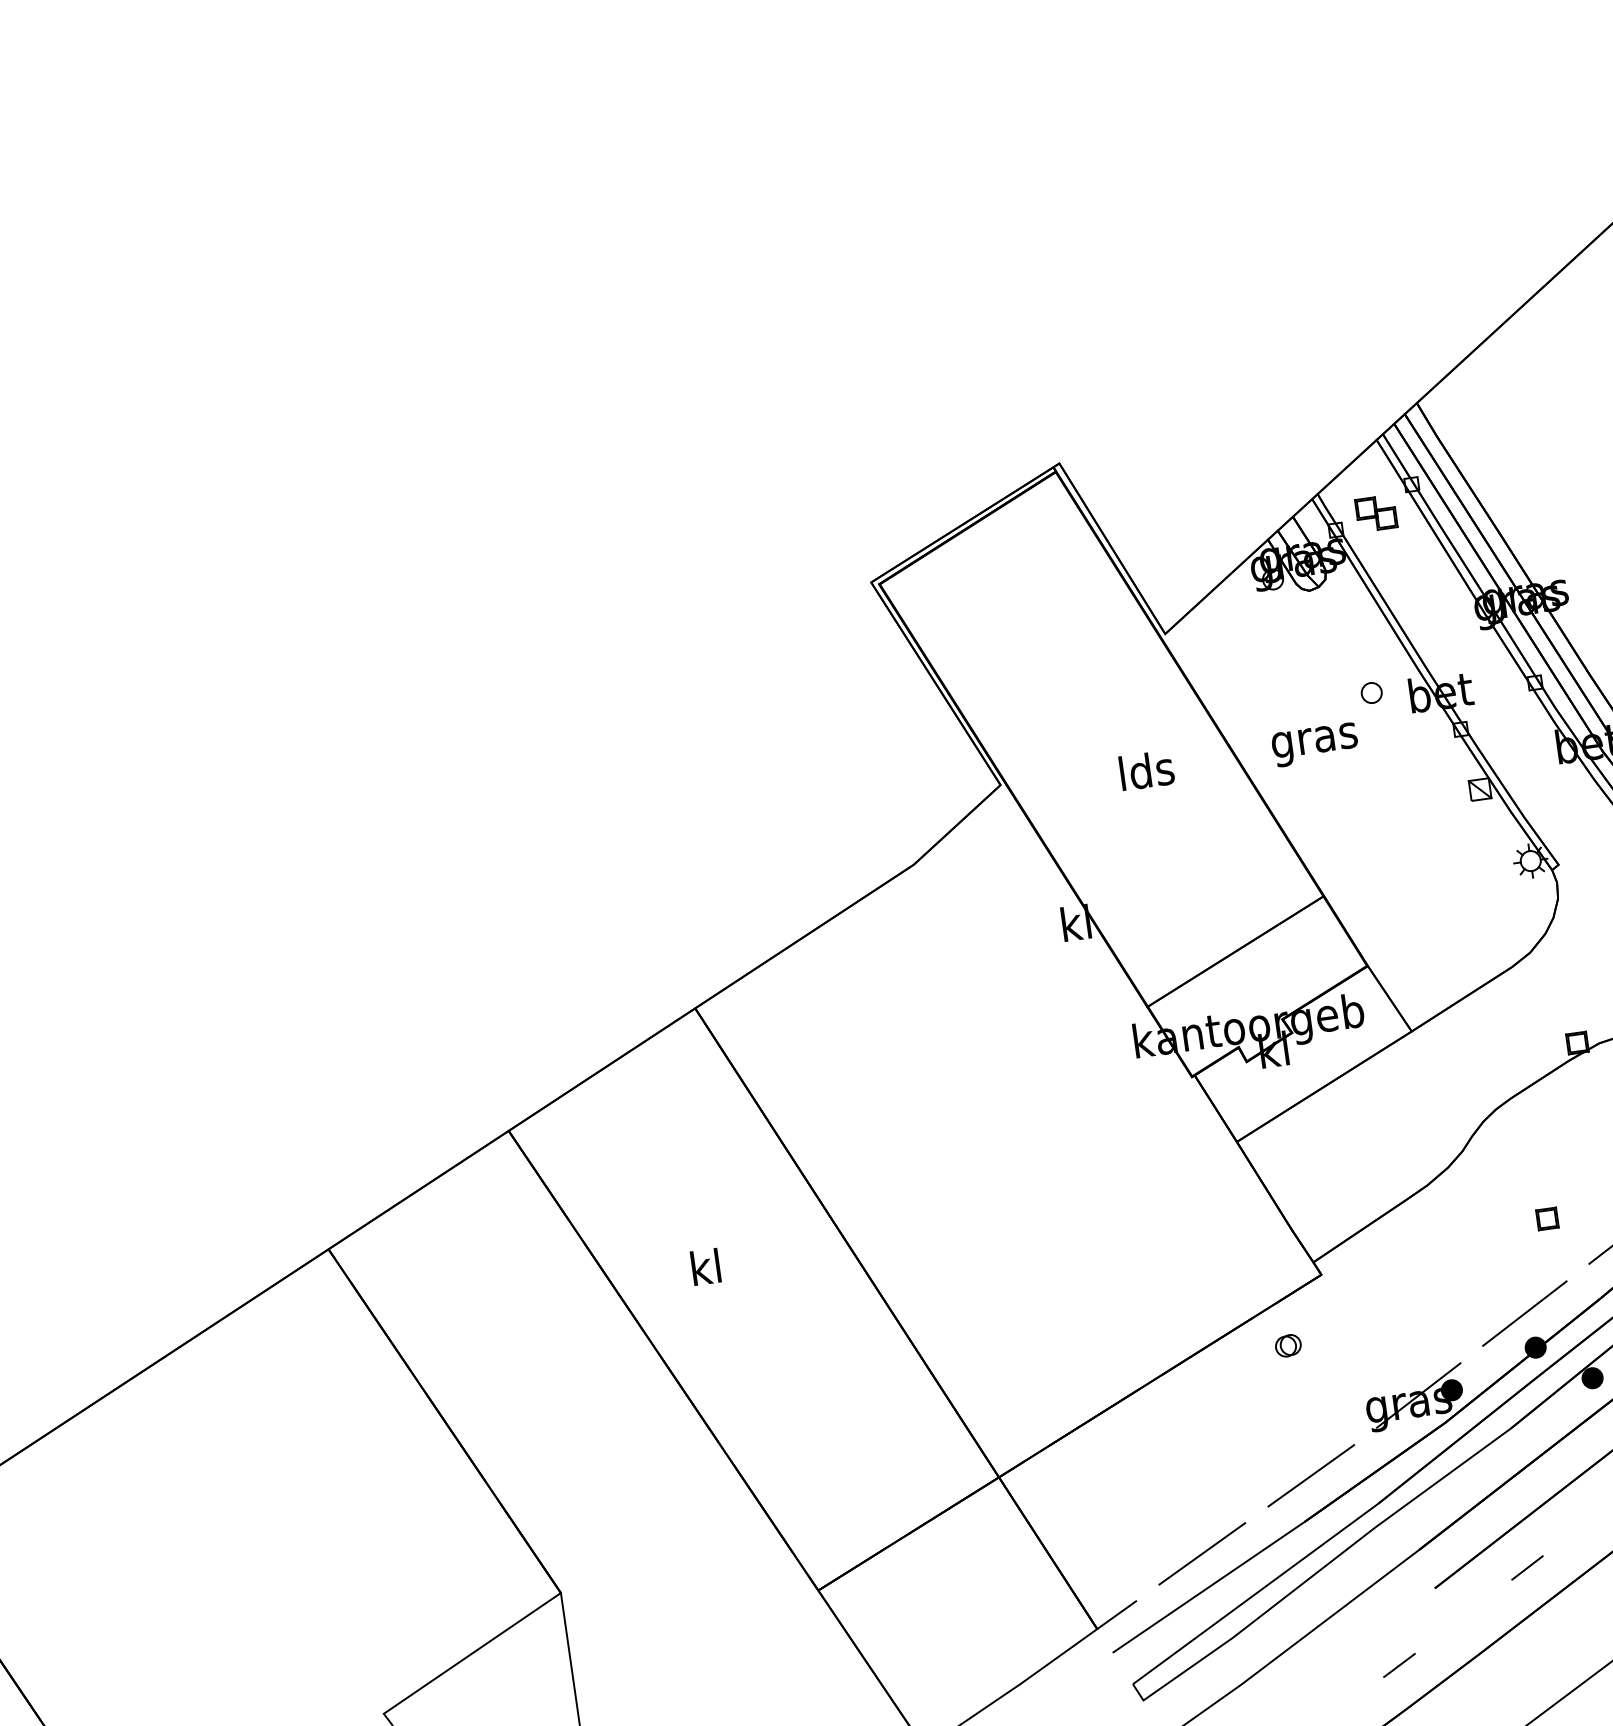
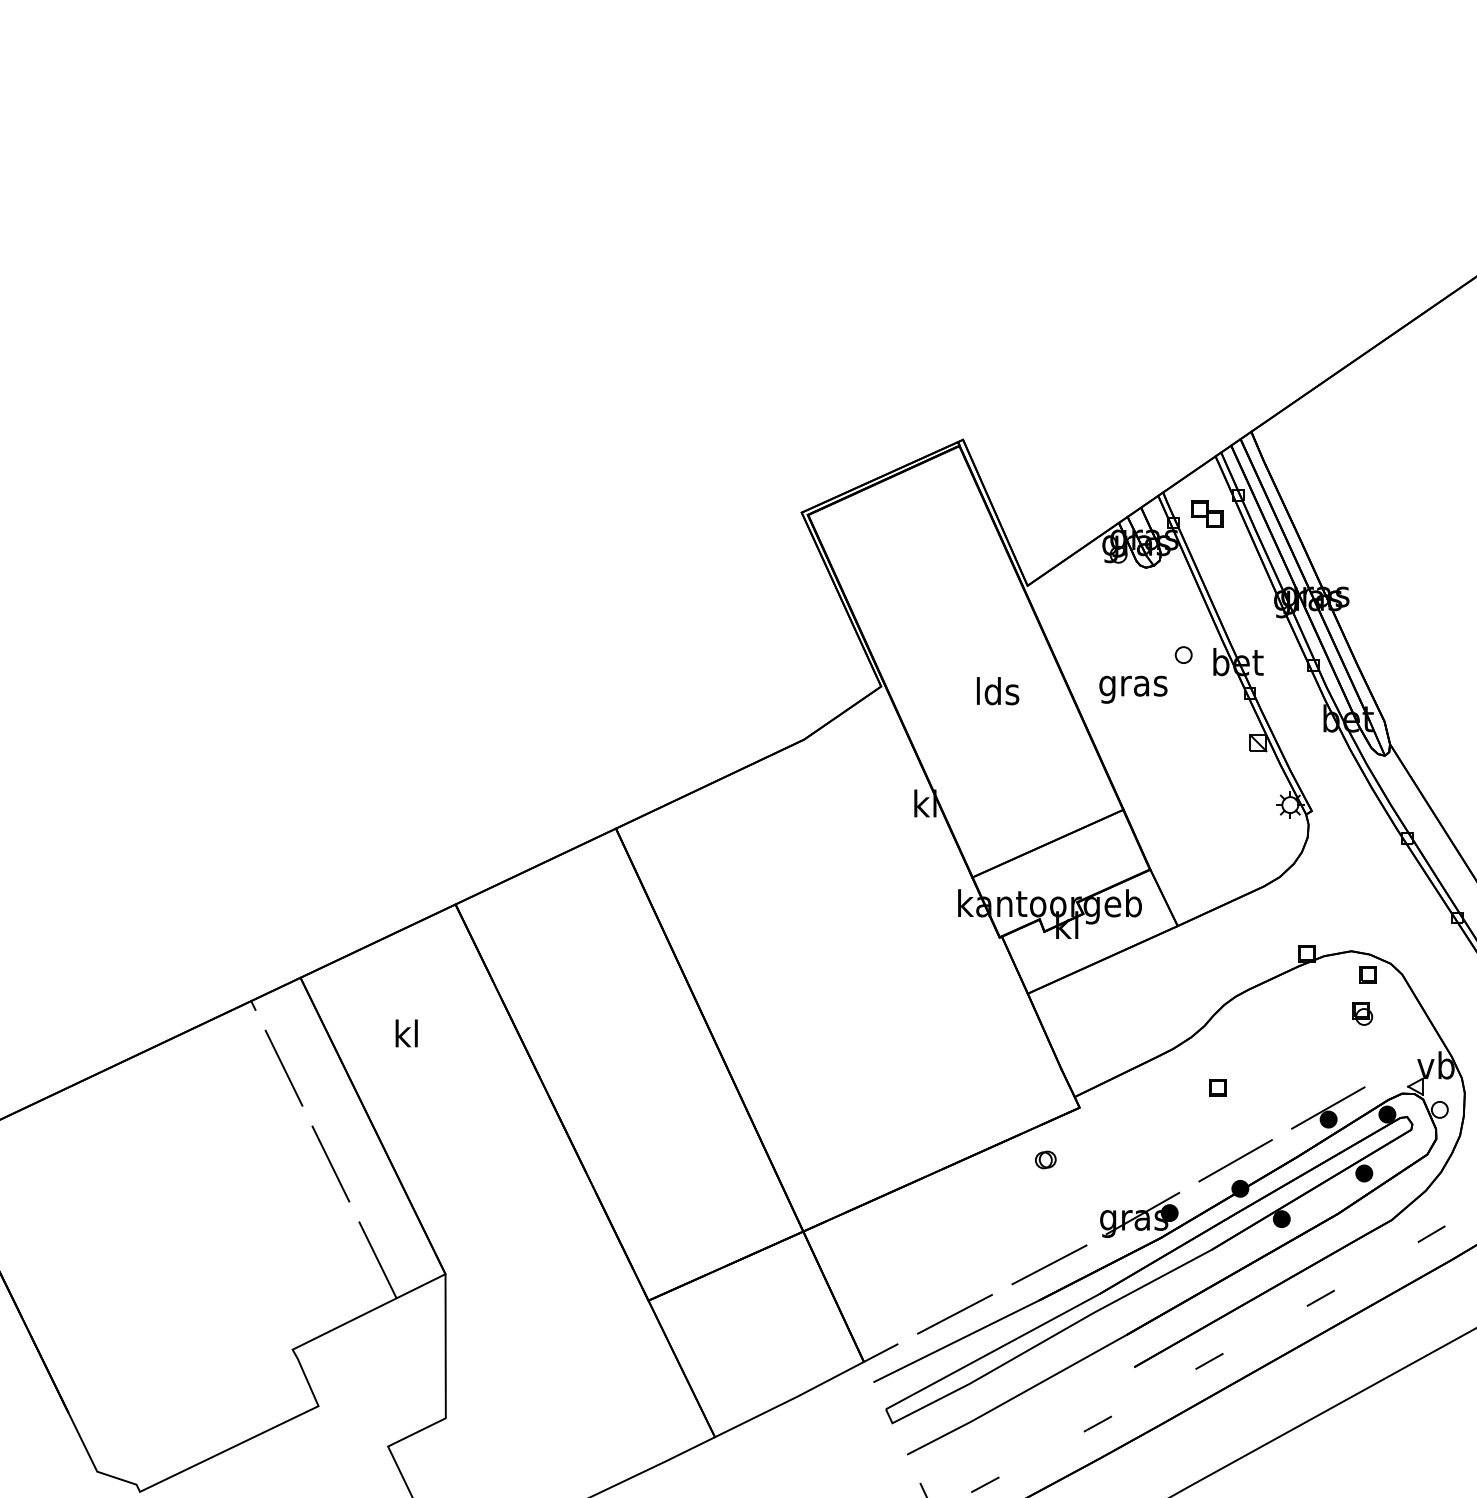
part: (1546, 1218) -> (1217, 1087), moved
text: (705, 1267) -> (406, 1033), moved
line: (443, 1420) -> (323, 1149), moved

